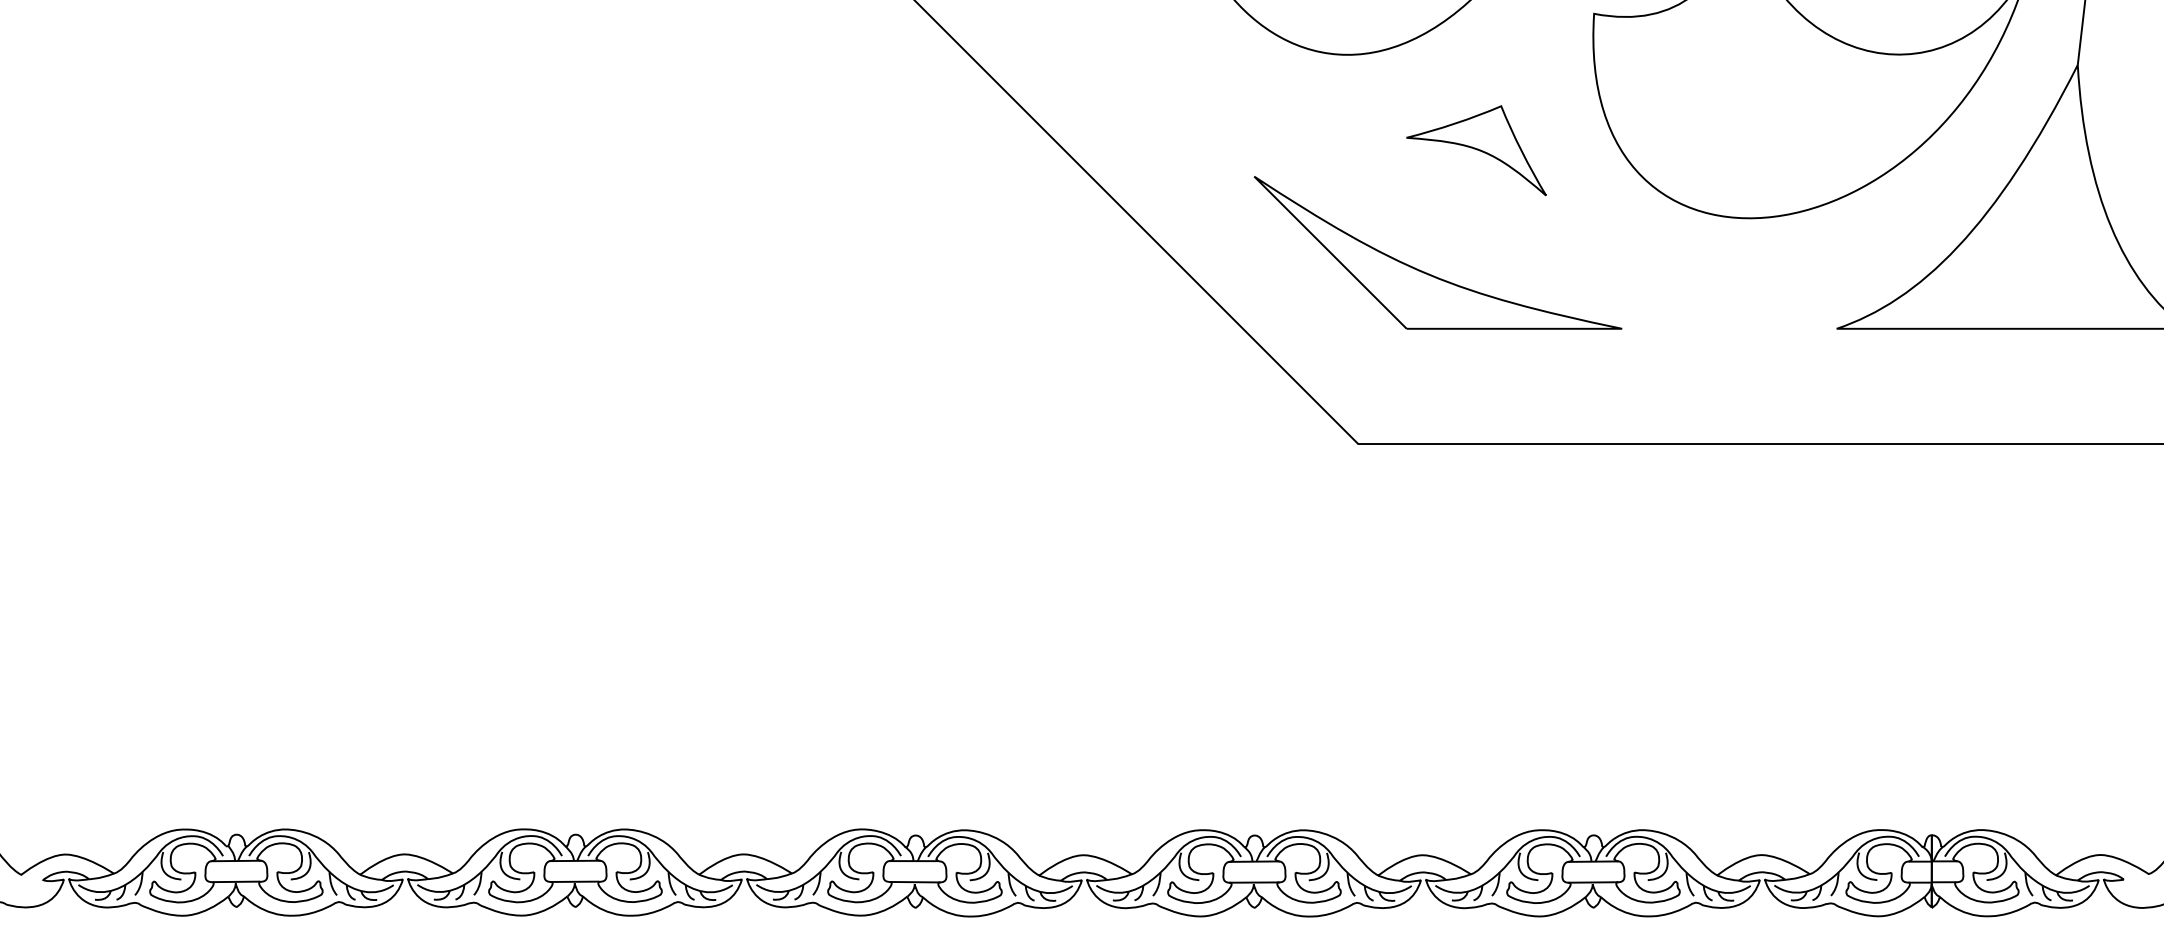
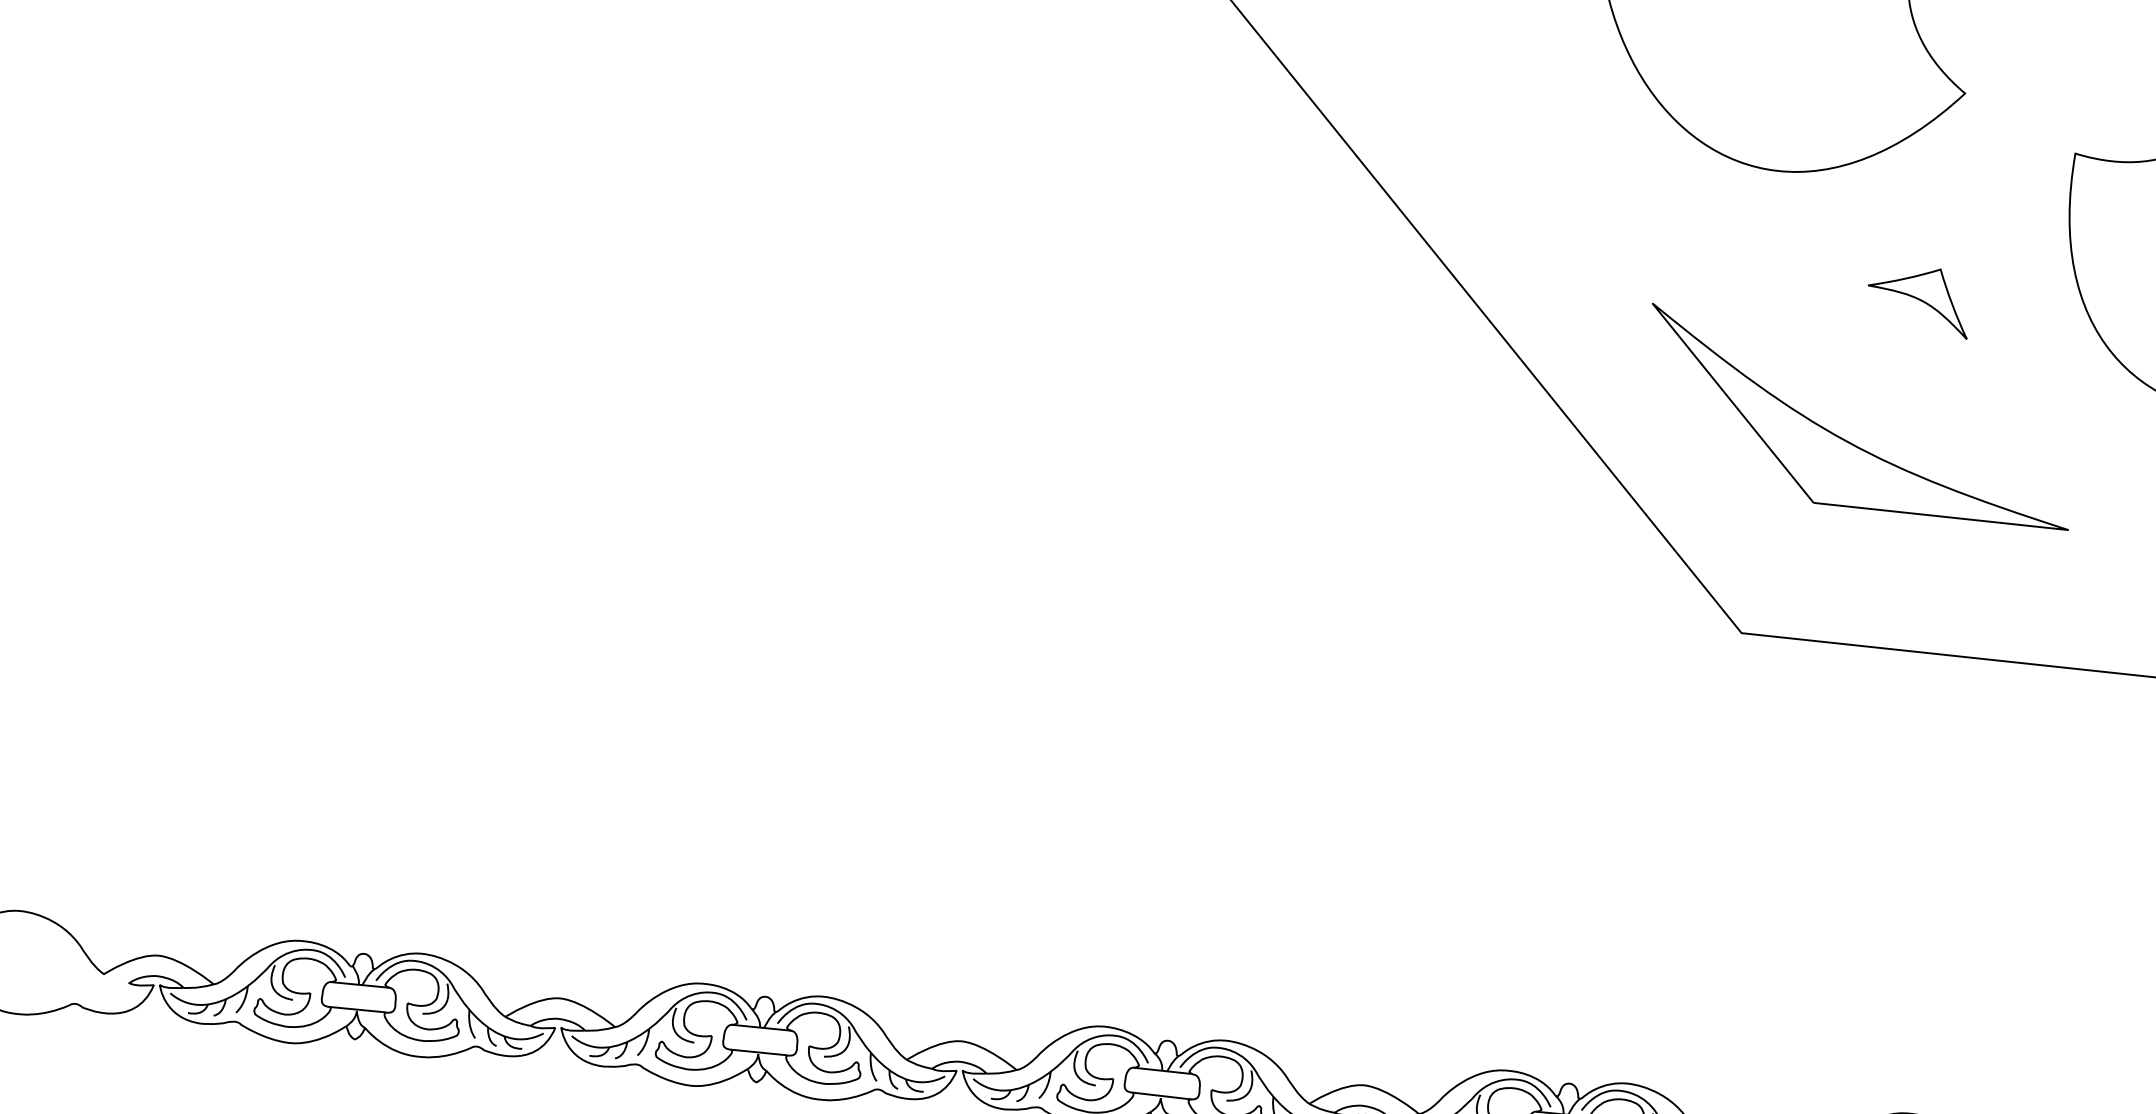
part: (1476, 149) -> (1918, 299), size x0.62

